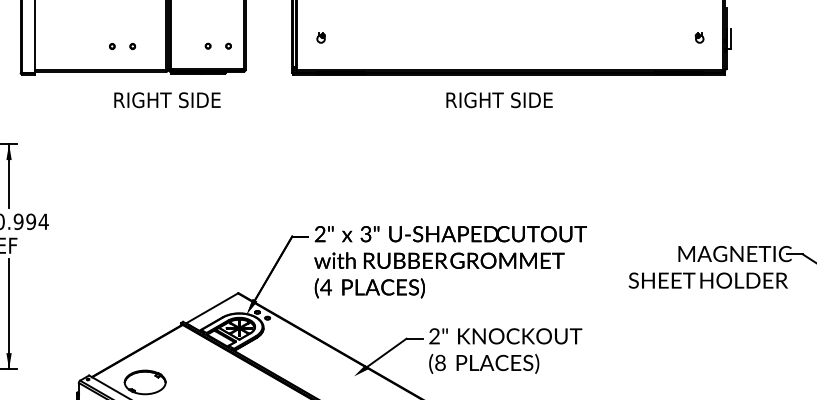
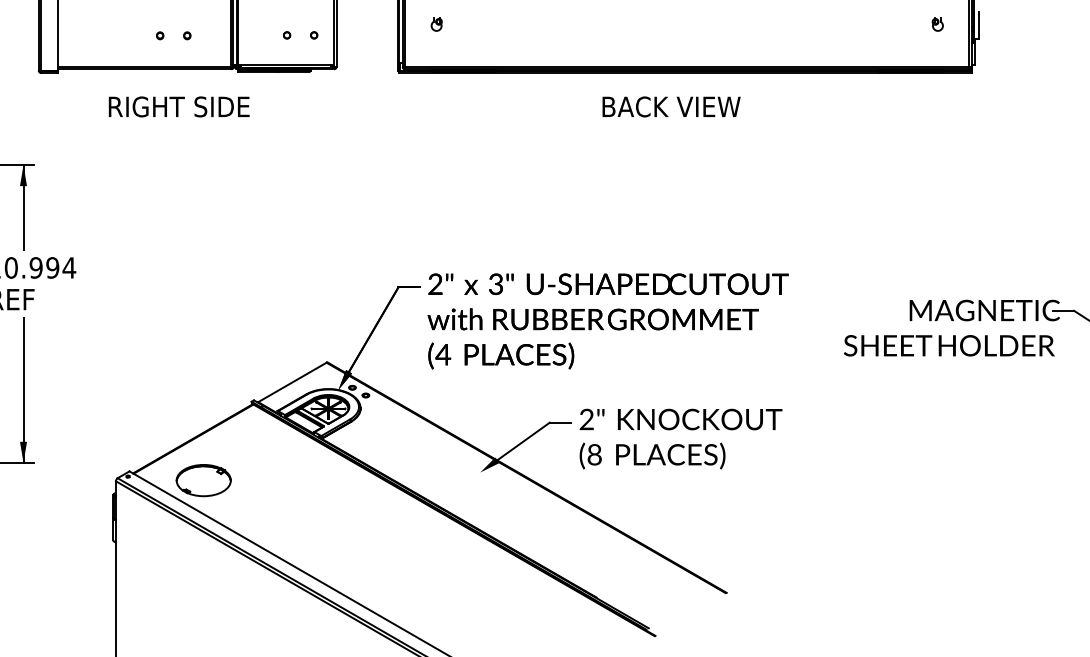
text: (166, 99) -> (178, 106), moved
text: (500, 99) -> (674, 106), RIGHT SIDE -> BACK VIEW

